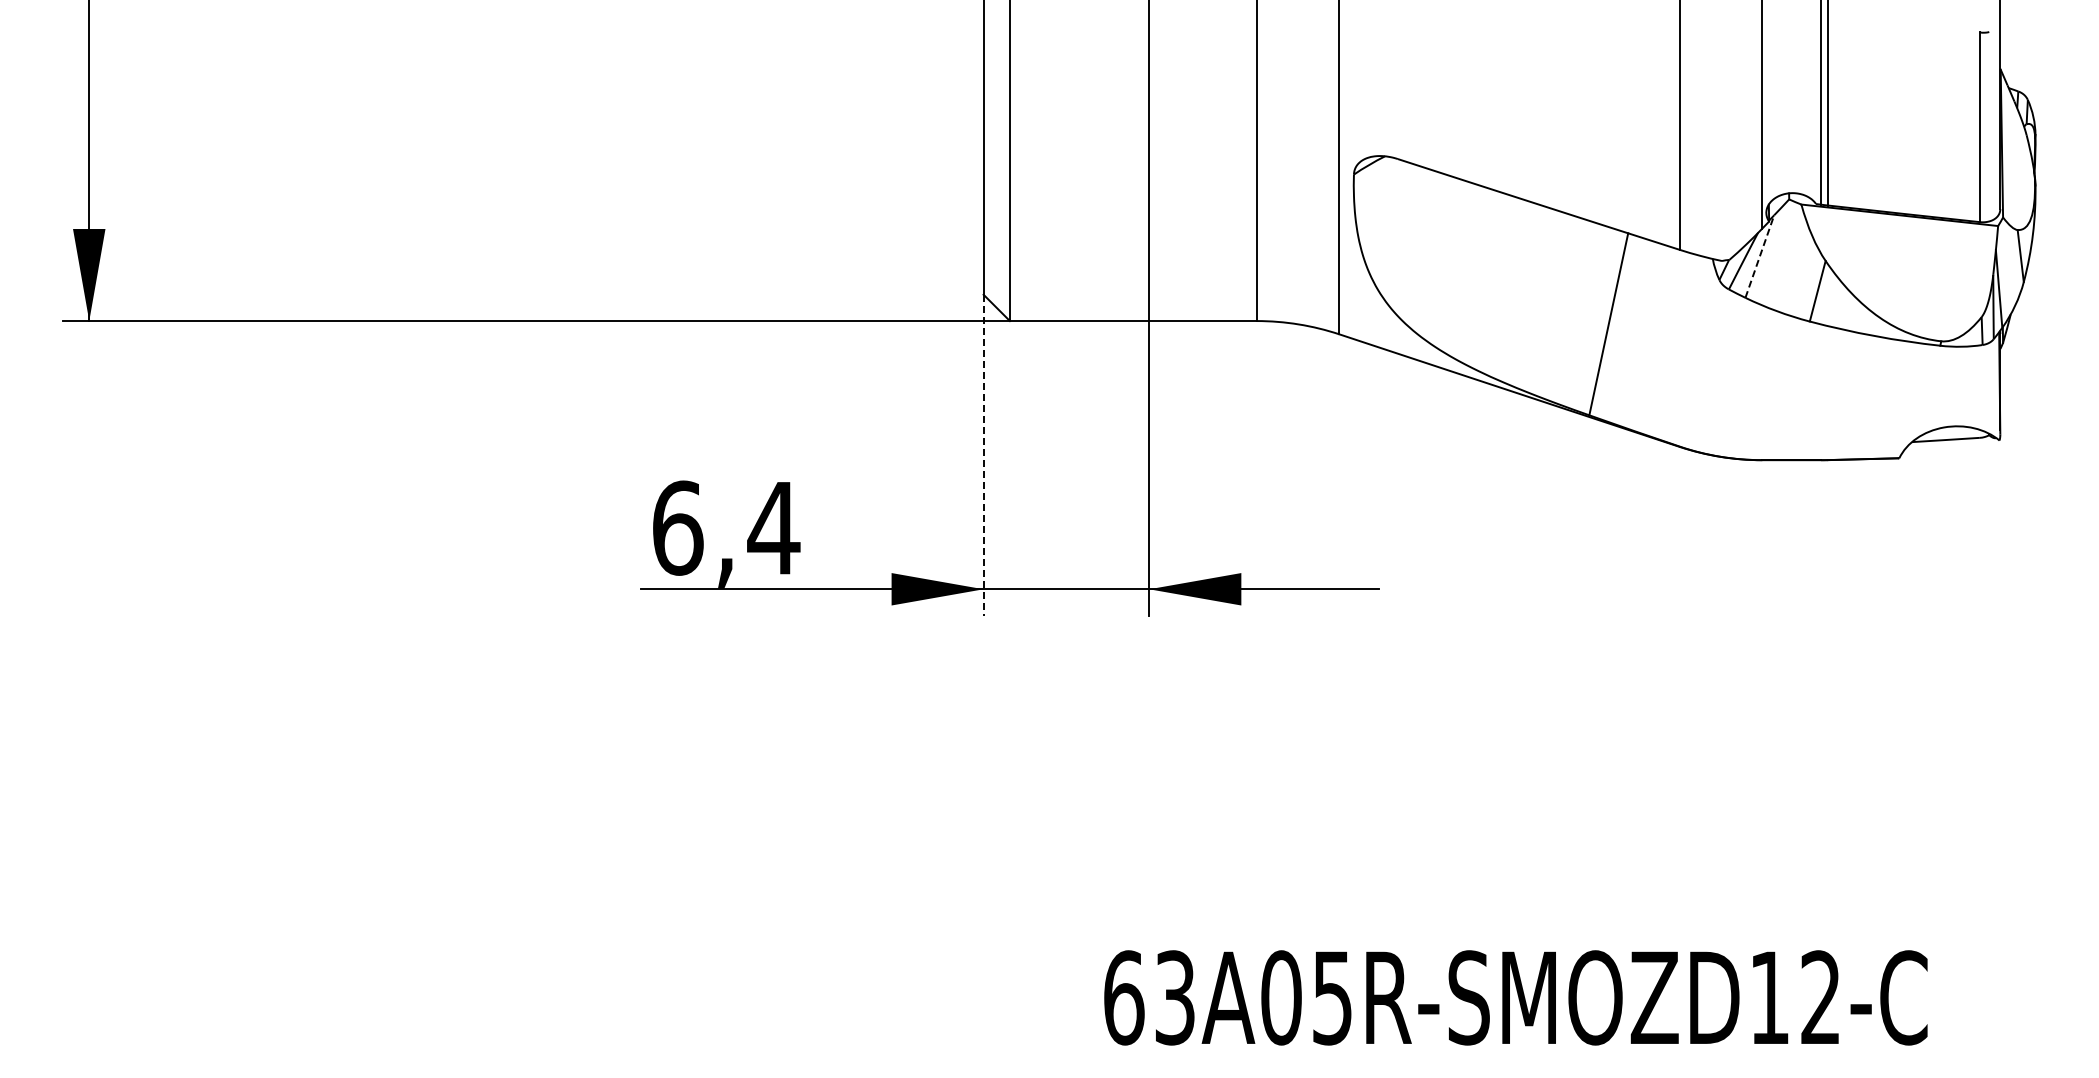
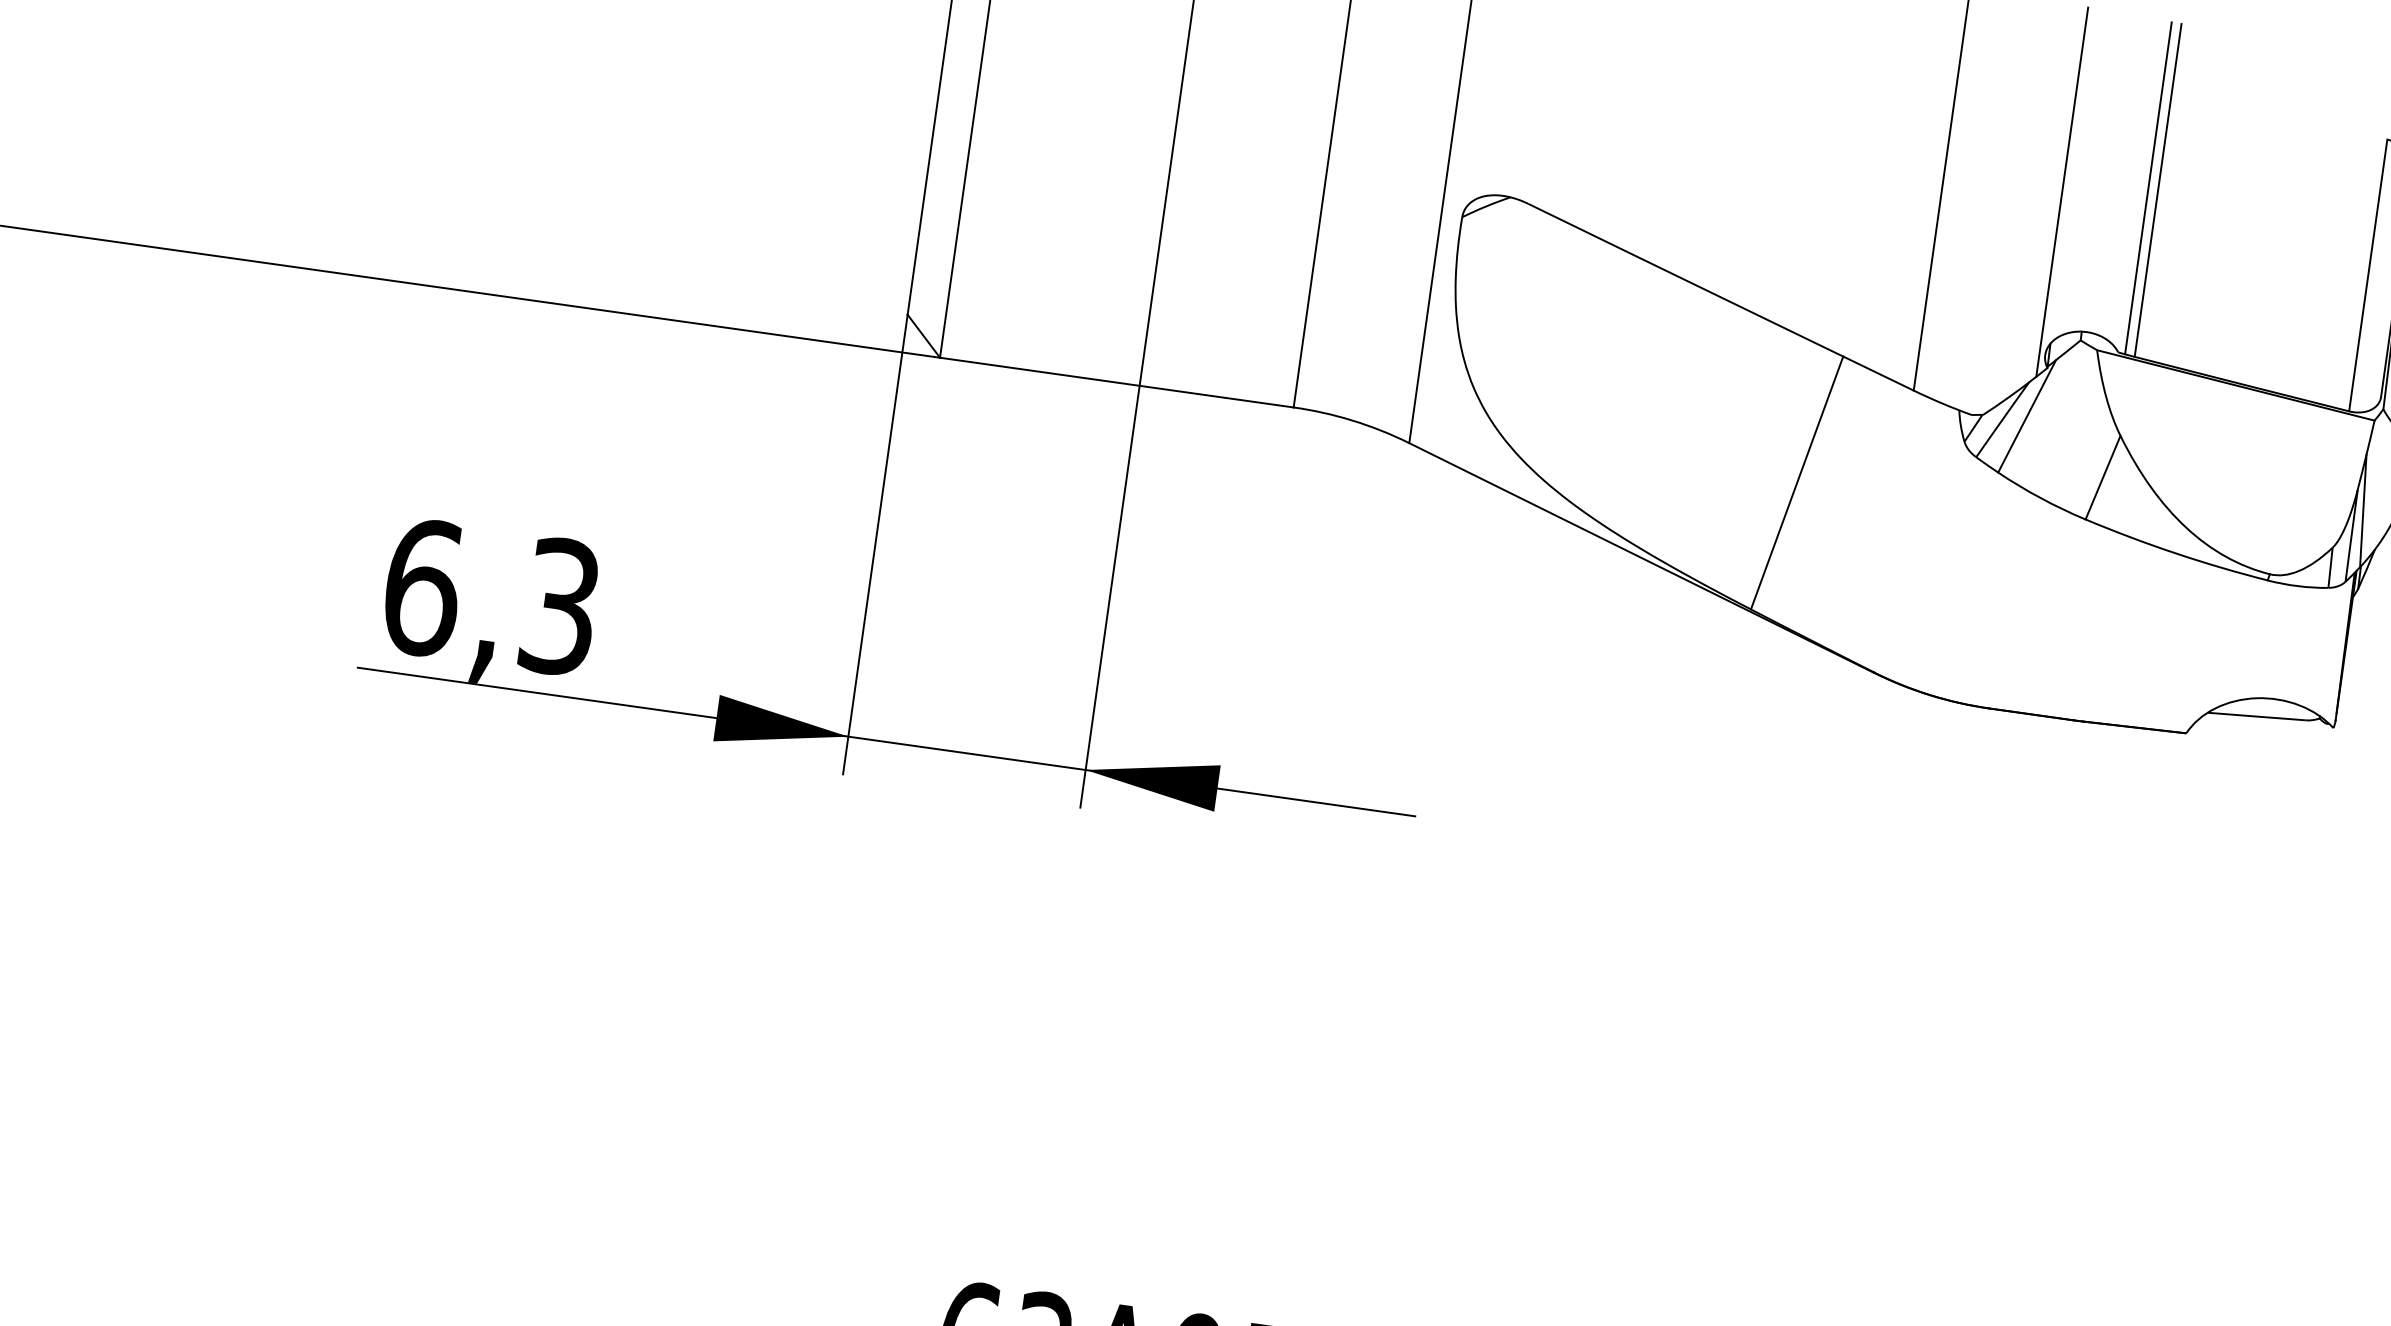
line: (1759, 256) -> (2026, 416), dashed -> solid
line: (983, 455) -> (875, 545), dashed -> solid
text: (773, 527) -> (559, 605), 6,4 -> 6,3

